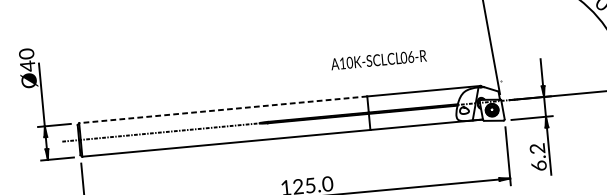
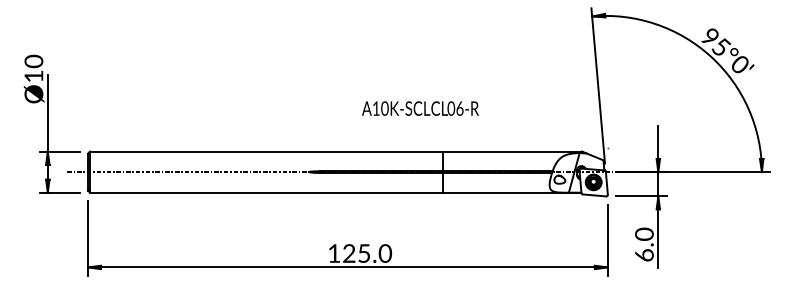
text: (378, 59) -> (420, 108), moved
text: (27, 66) -> (33, 76), Ø40 -> Ø10
line: (223, 109) -> (266, 151), dashed -> solid
text: (537, 148) -> (644, 233), 6.2 -> 6.0

